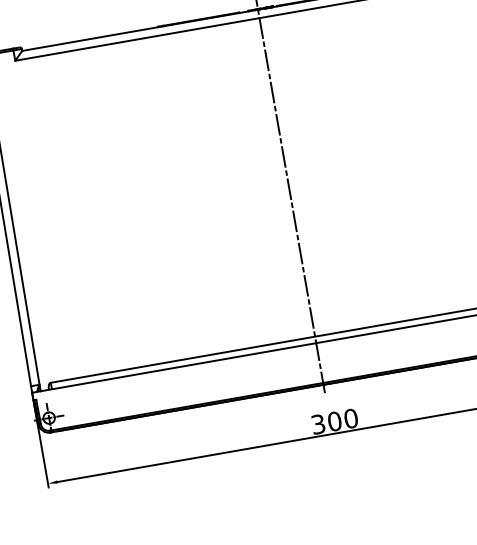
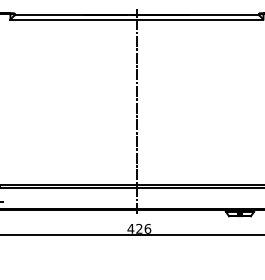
text: (334, 420) -> (139, 228), 300 -> 426

